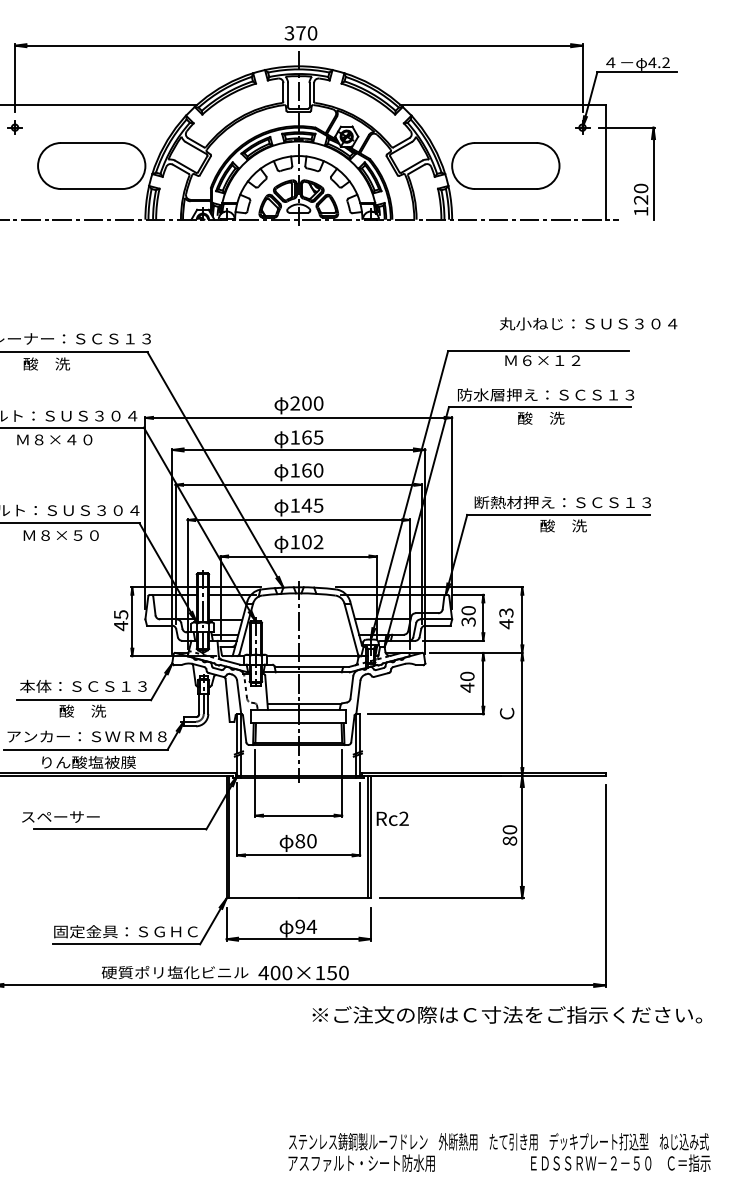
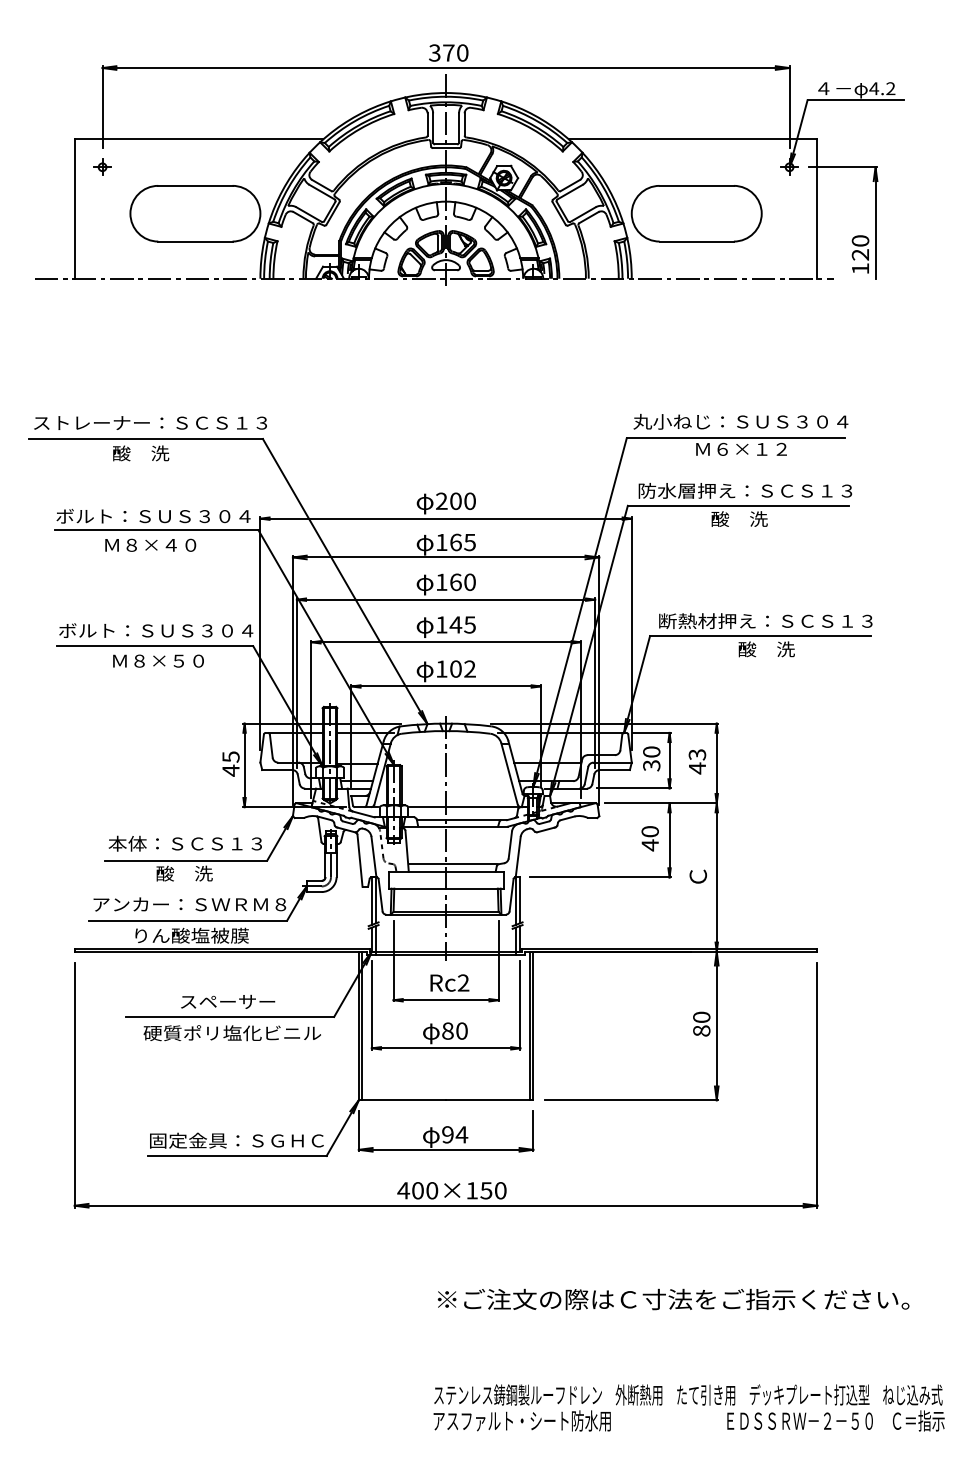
text: (588, 323) -> (740, 421), moved
text: (61, 816) -> (228, 1001), moved
text: (392, 818) -> (449, 982), moved
text: (174, 972) -> (231, 1033), moved
text: (507, 1014) -> (673, 1299), moved

